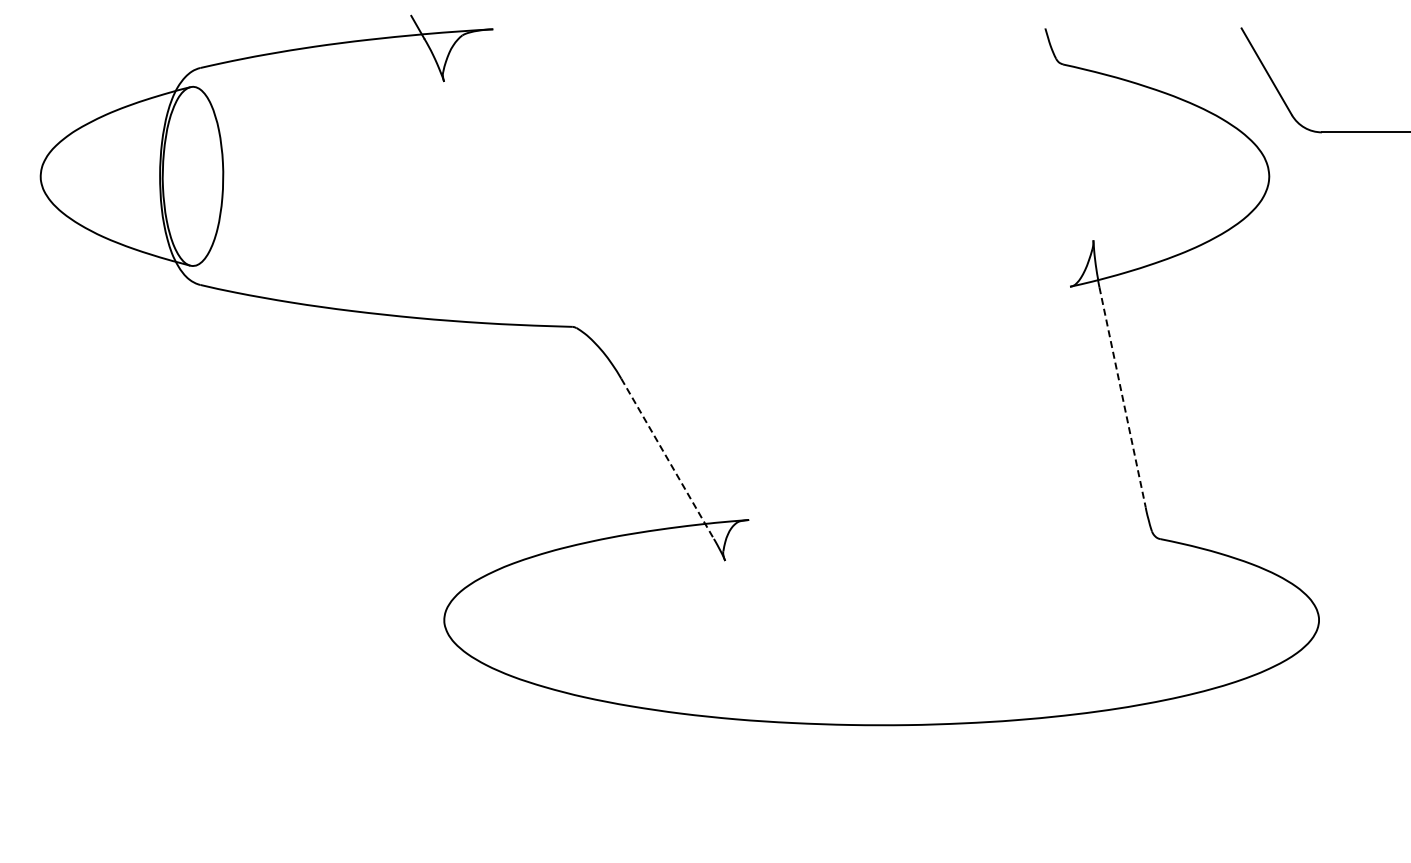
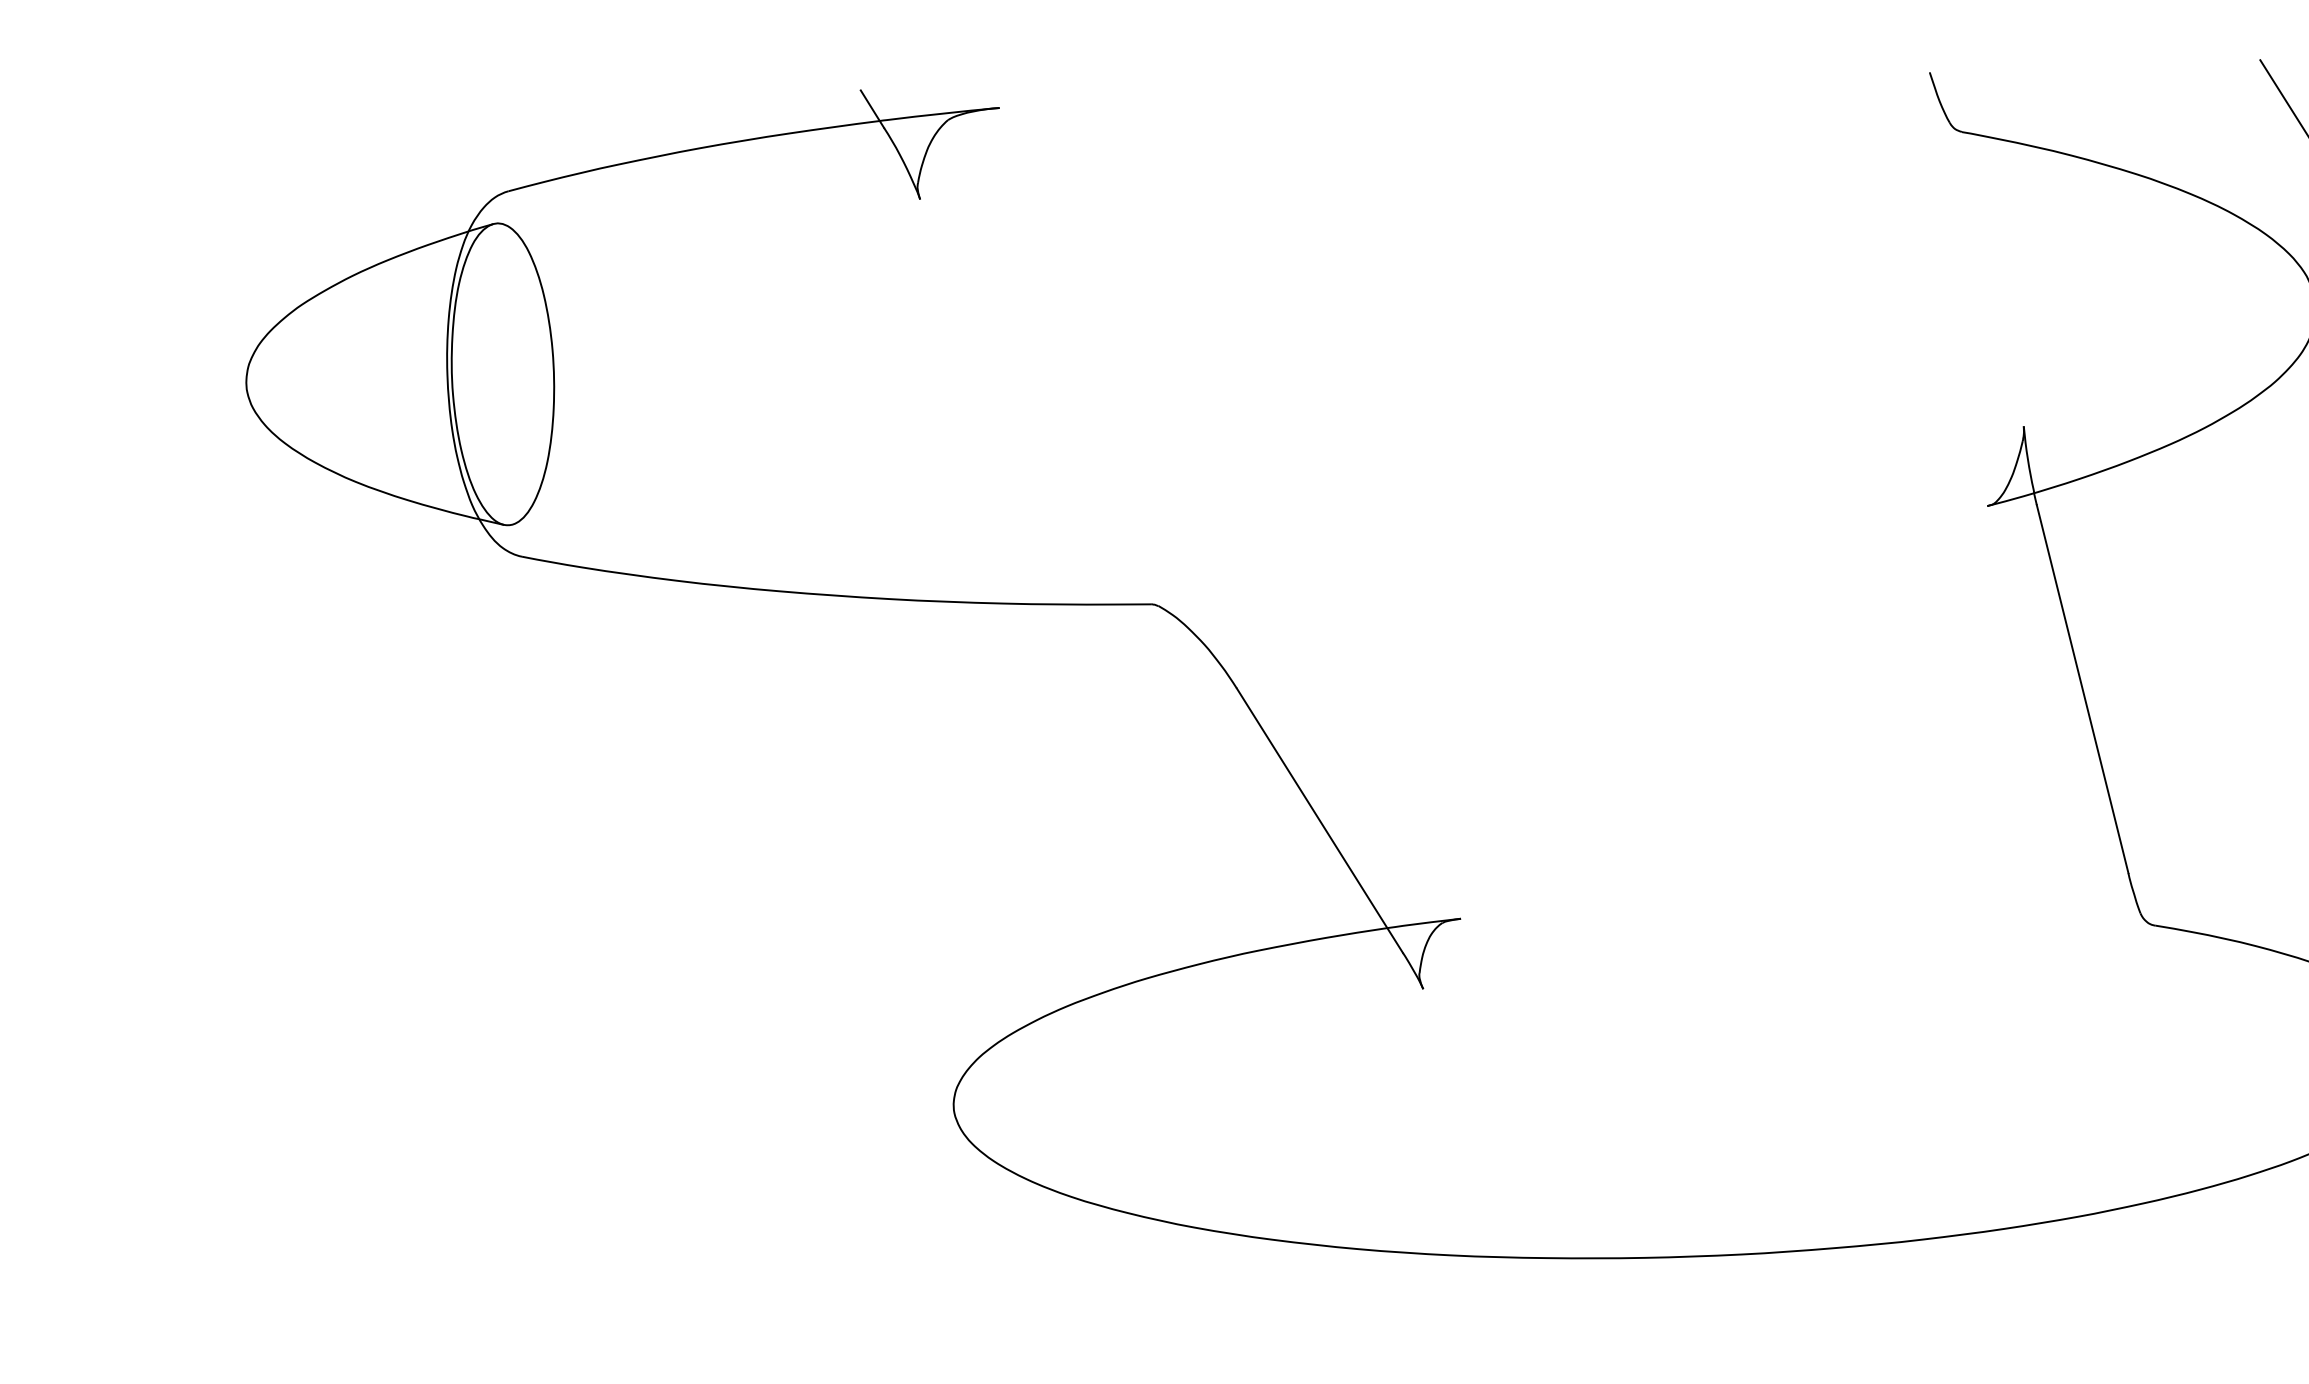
line: (1122, 397) -> (2082, 689), dashed -> solid
line: (667, 458) -> (1319, 820), dashed -> solid

